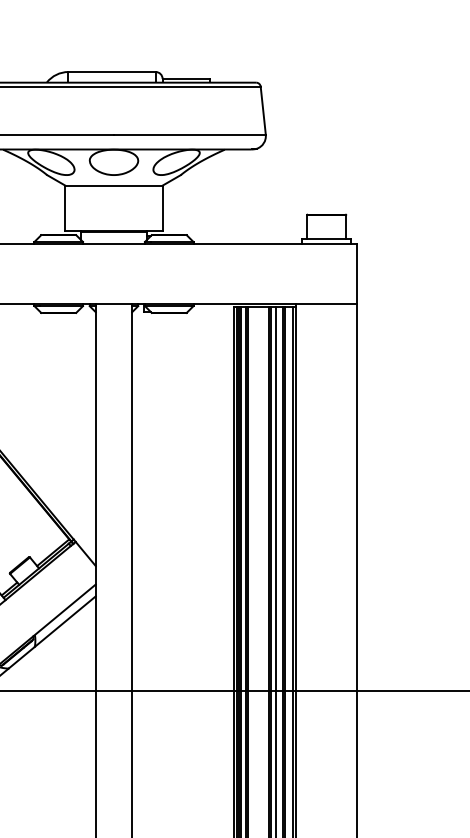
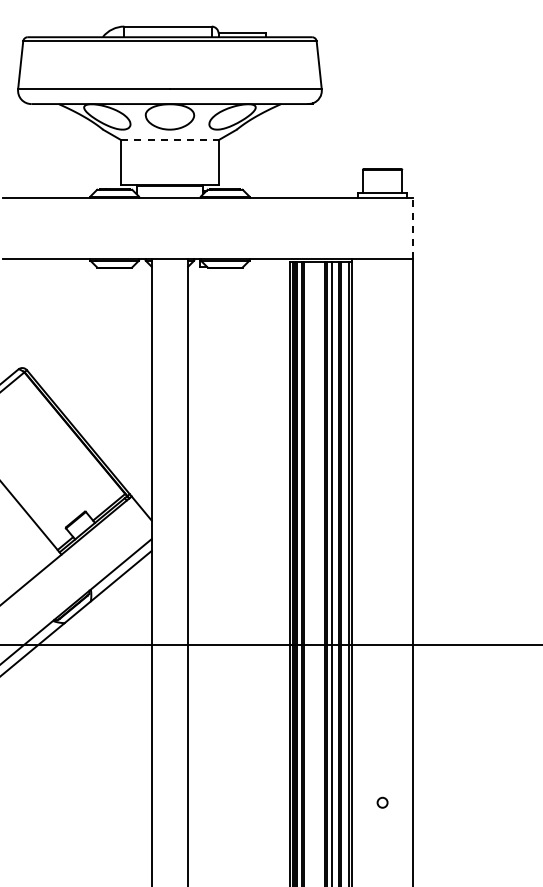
line: (113, 185) -> (169, 140), solid -> dashed
line: (356, 273) -> (412, 228), solid -> dashed

